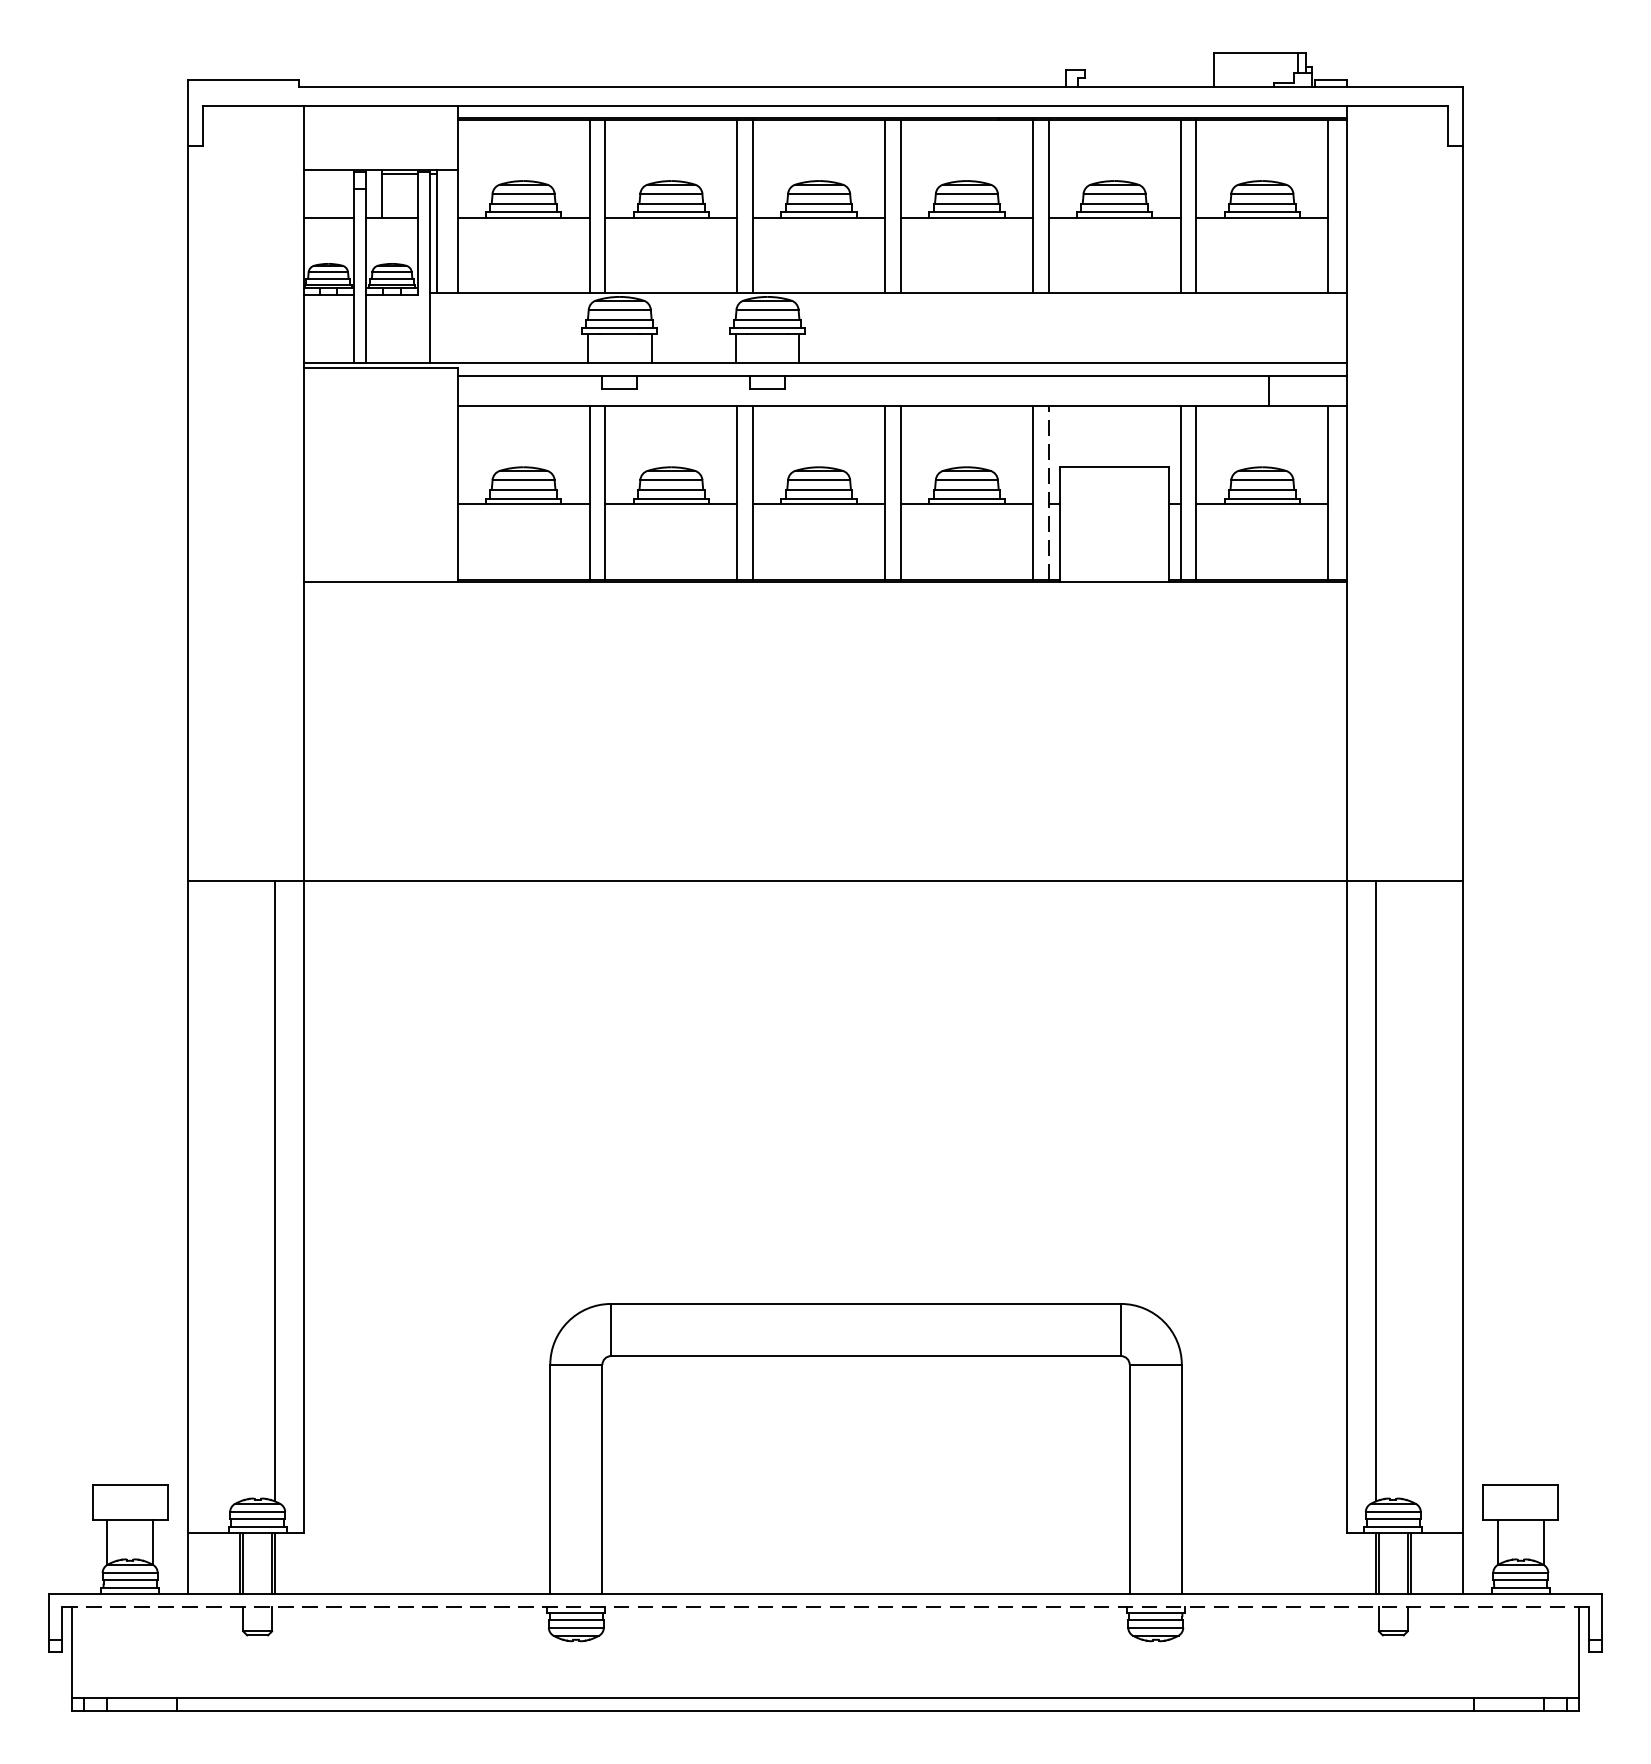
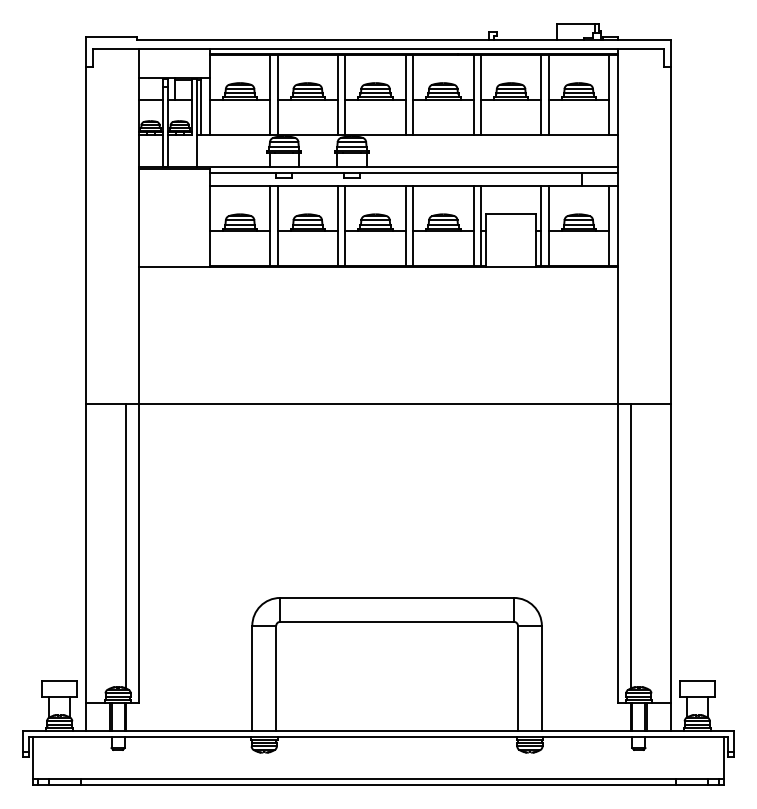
line: (1047, 493) -> (480, 226), dashed -> solid
line: (825, 1606) -> (378, 736), dashed -> solid

